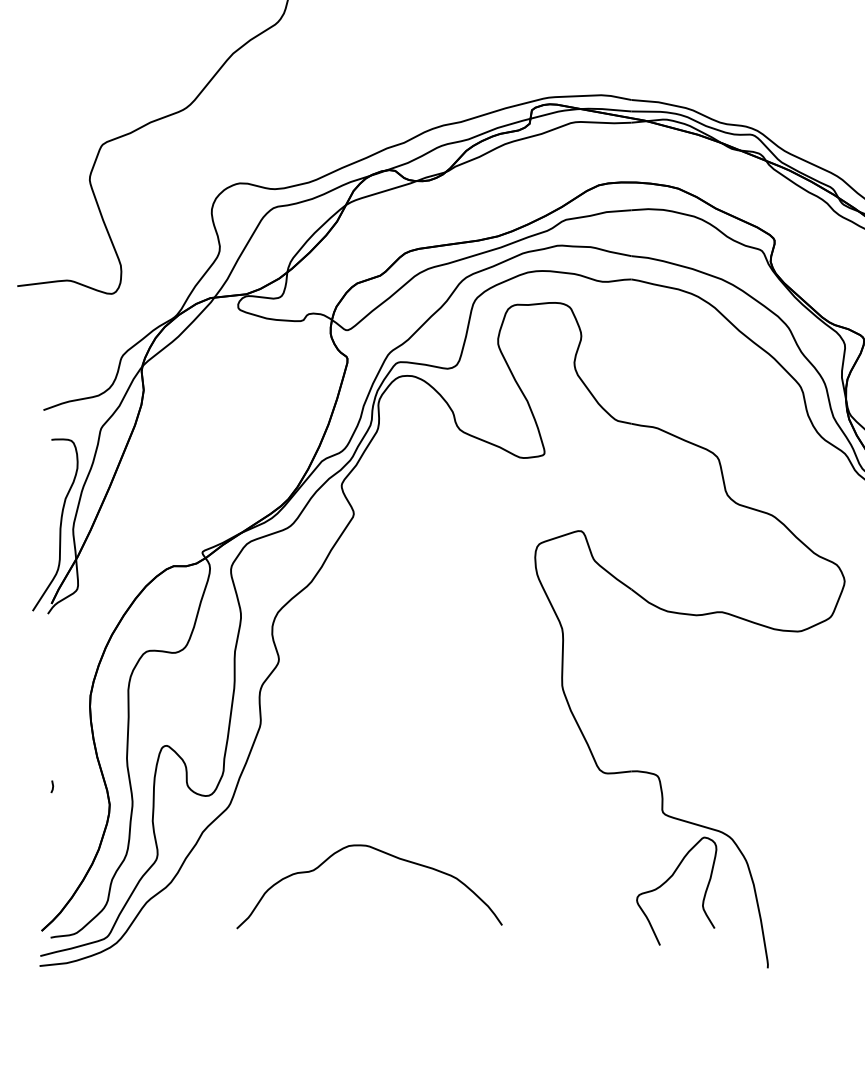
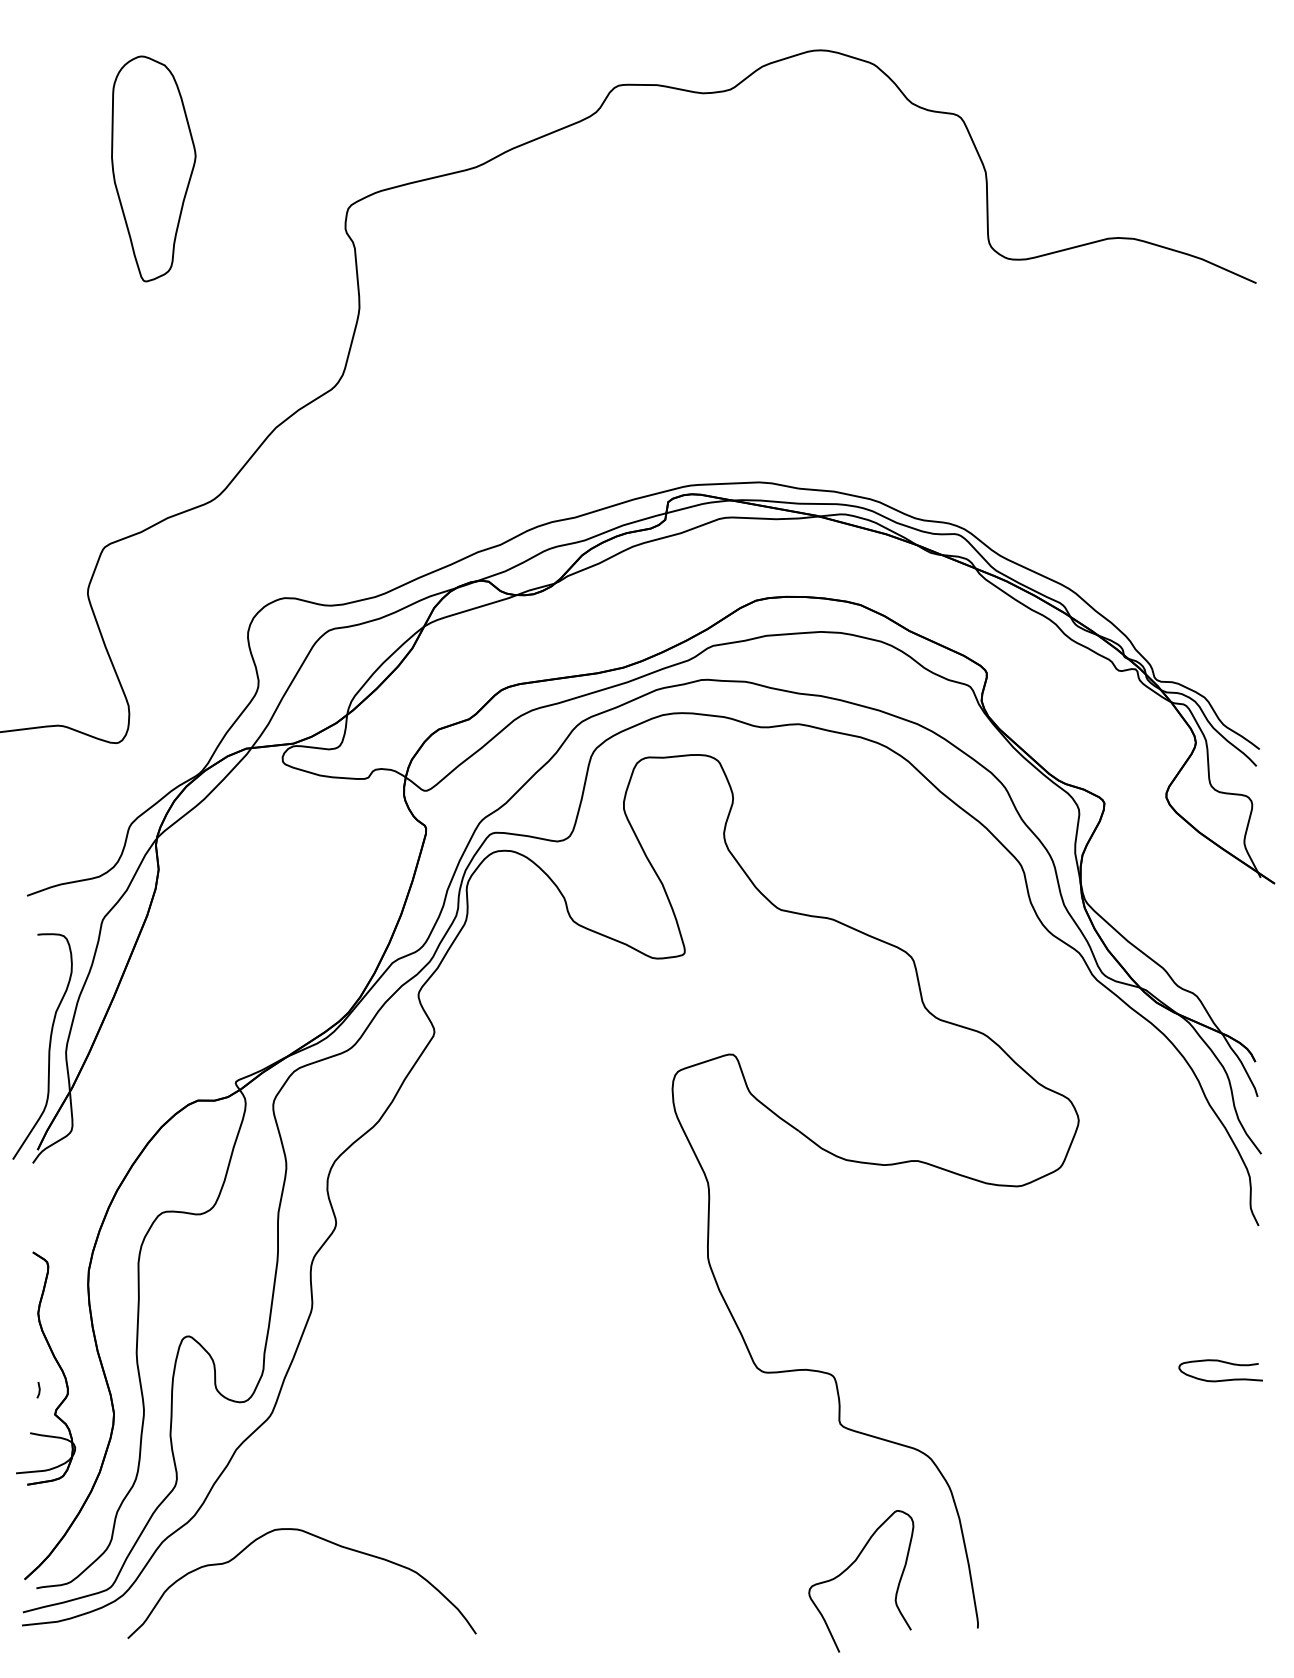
part: (65, 764) -> (55, 1361), added
curve: (382, 852) -> (318, 1538), moved
curve: (666, 881) -> (848, 1568), moved

